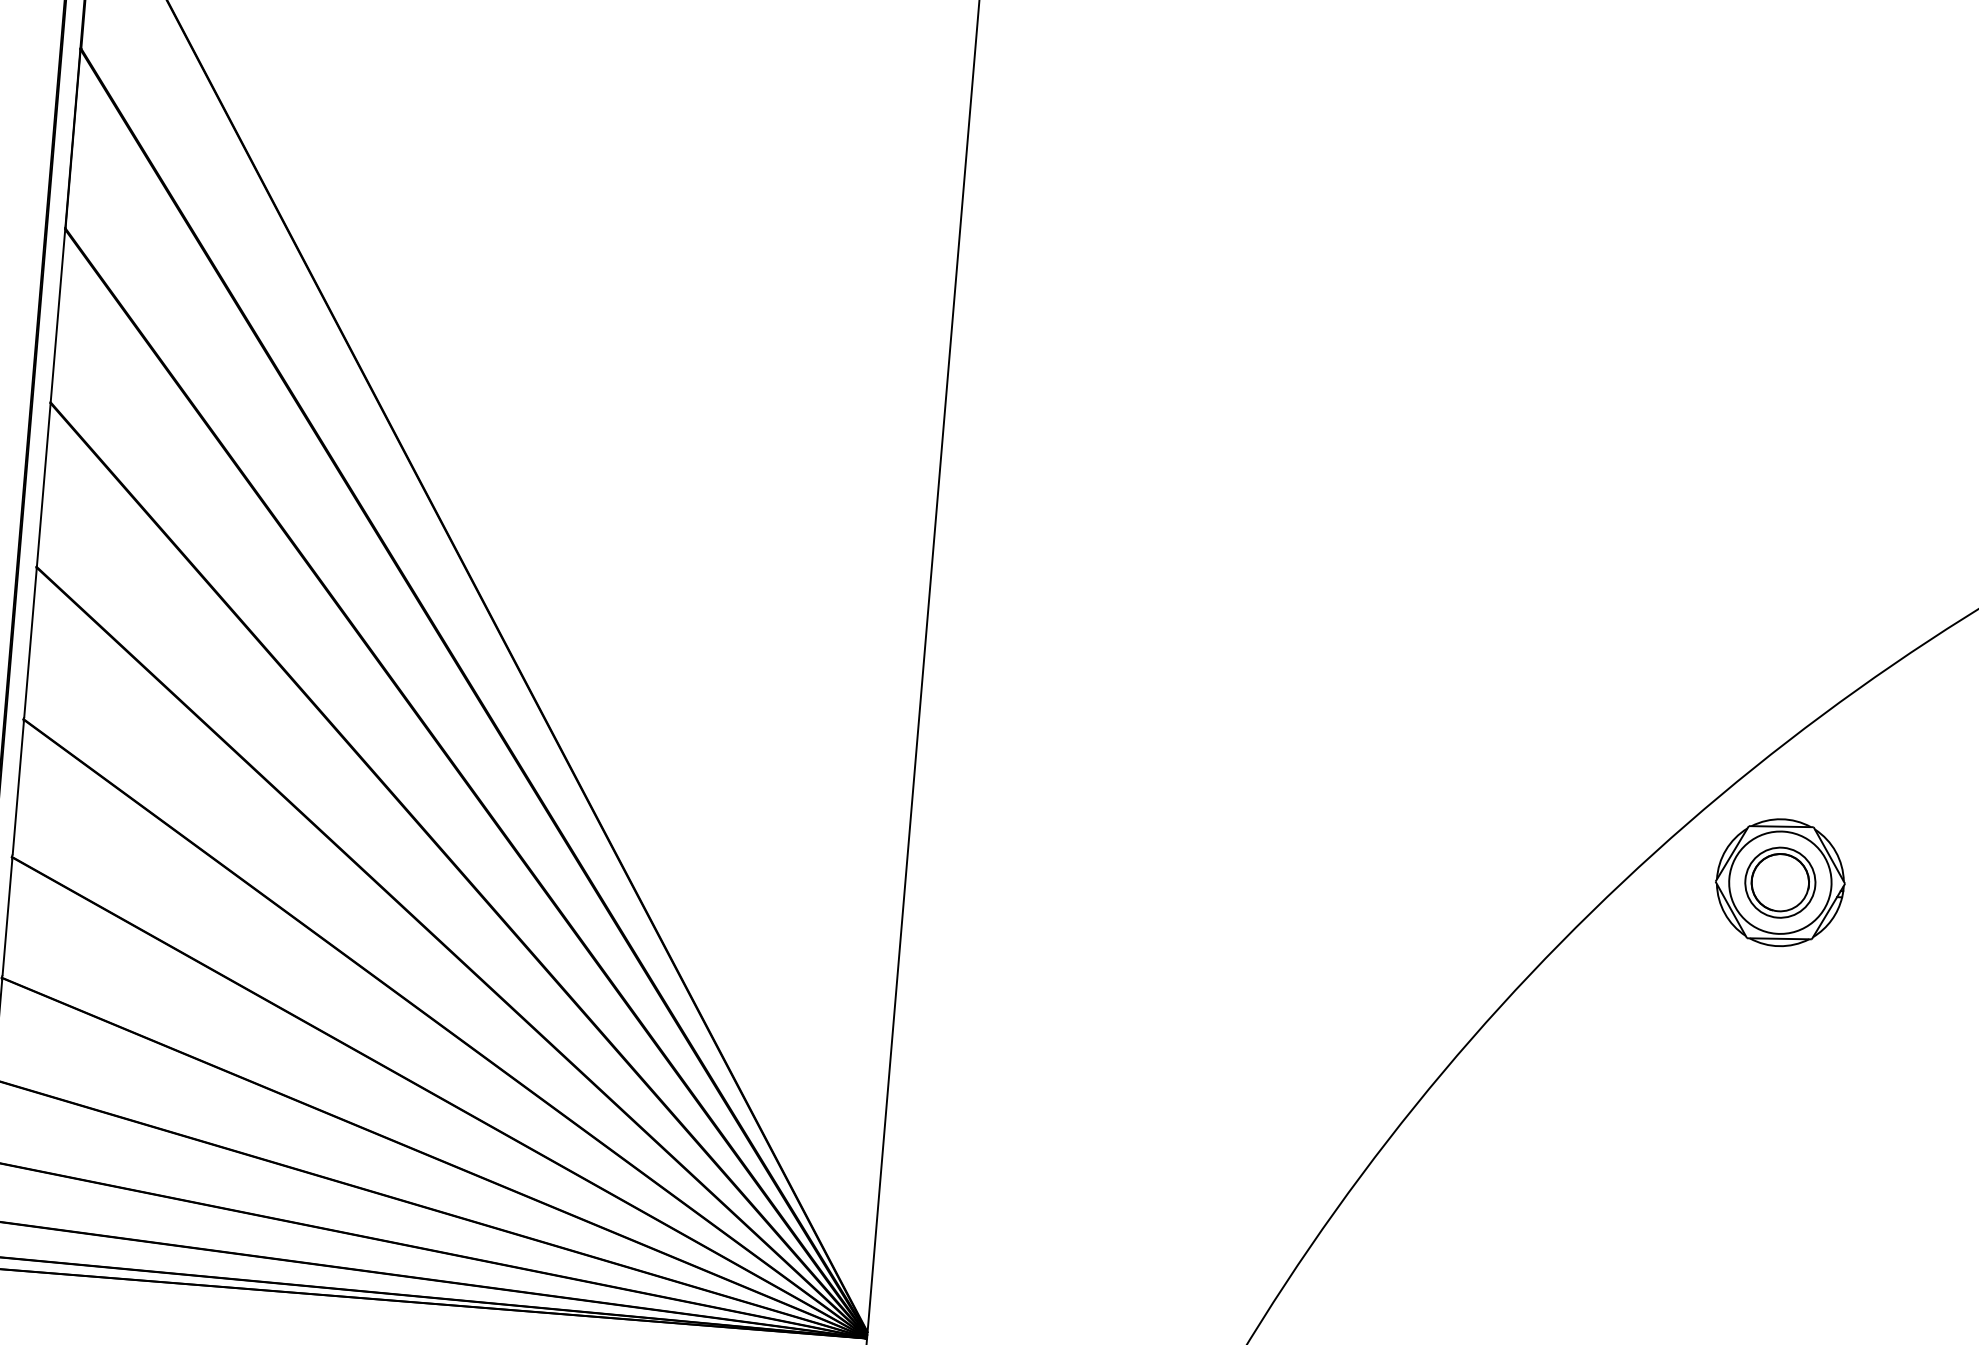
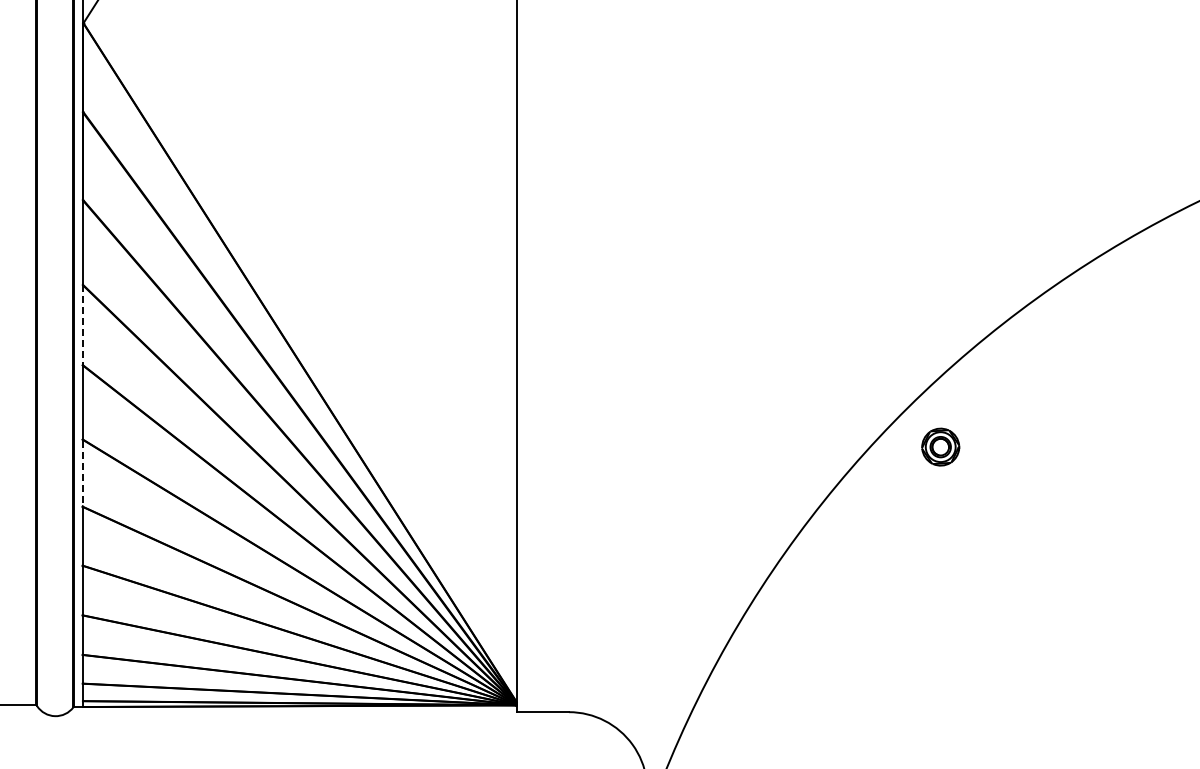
line: (42, 483) -> (82, 324), solid -> dashed
line: (17, 788) -> (82, 473), solid -> dashed
part: (1779, 881) -> (940, 446), size x0.6

